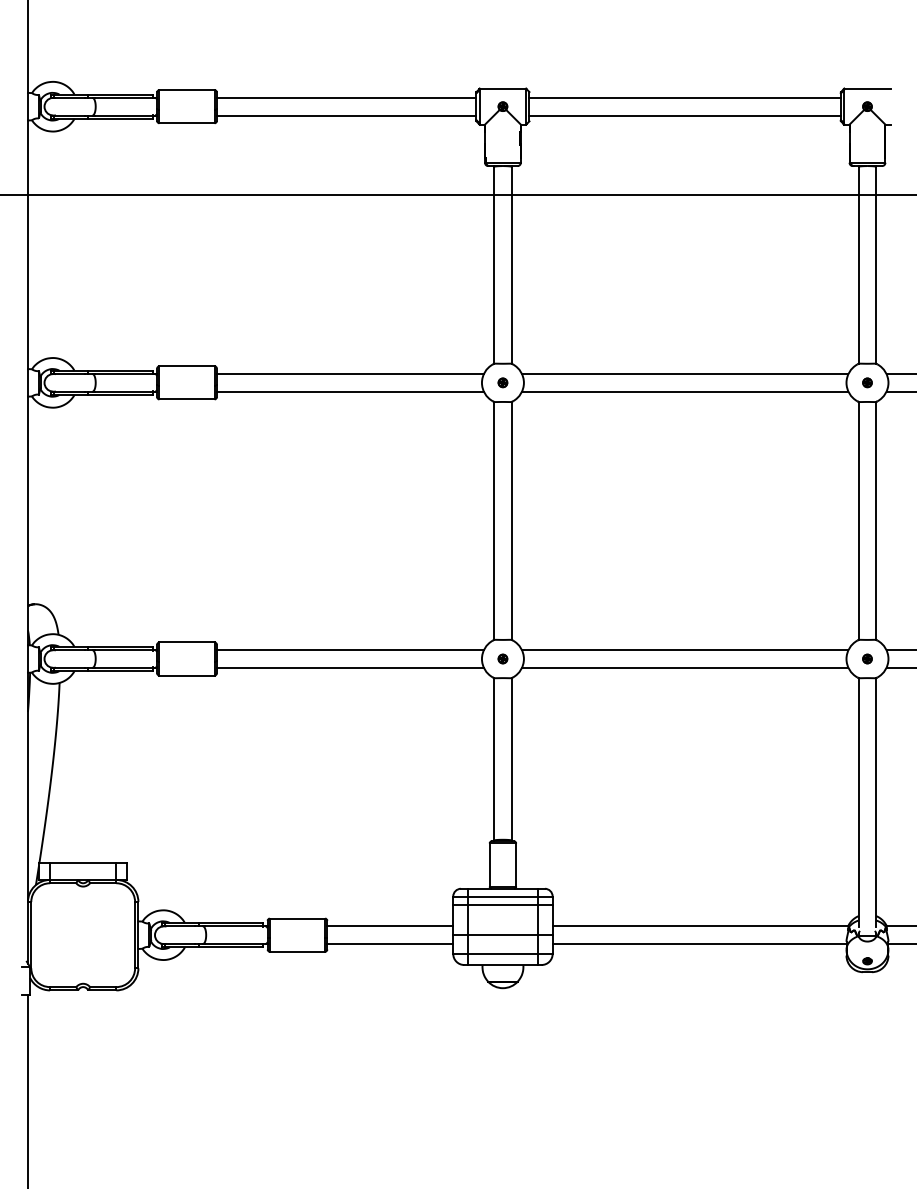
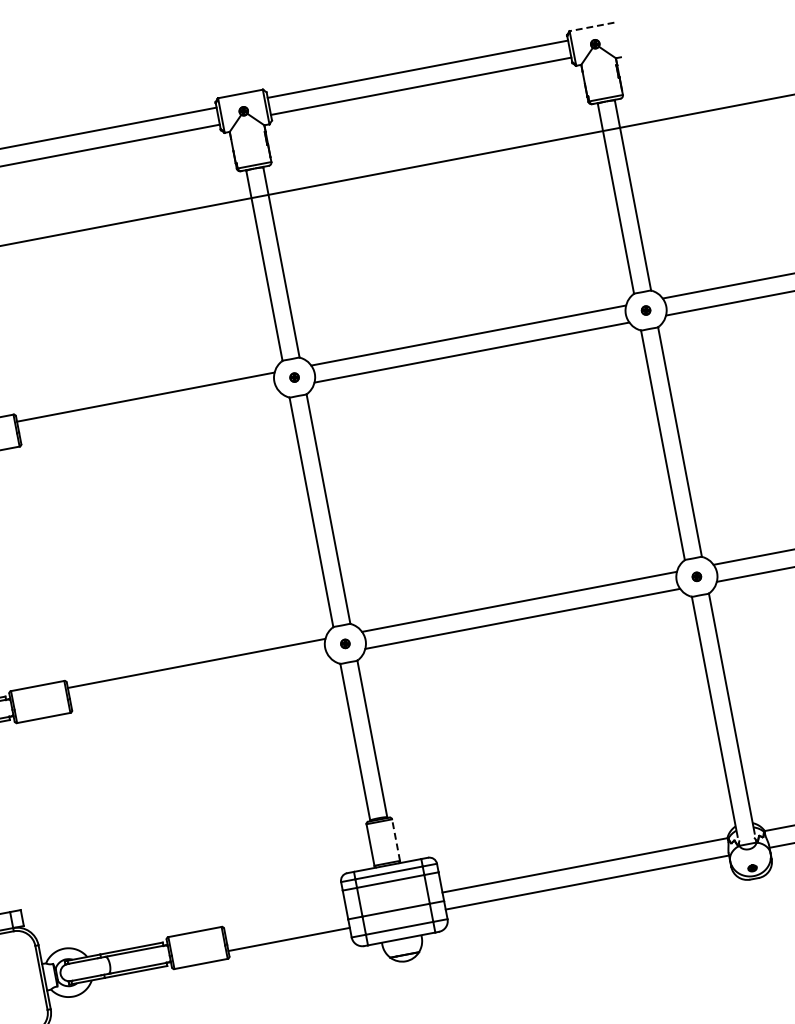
line: (866, 88) -> (591, 26), solid -> dashed
line: (349, 391) -> (148, 414), removed
line: (349, 667) -> (198, 680), removed
line: (516, 865) -> (396, 840), solid -> dashed
line: (390, 926) -> (286, 922), removed

